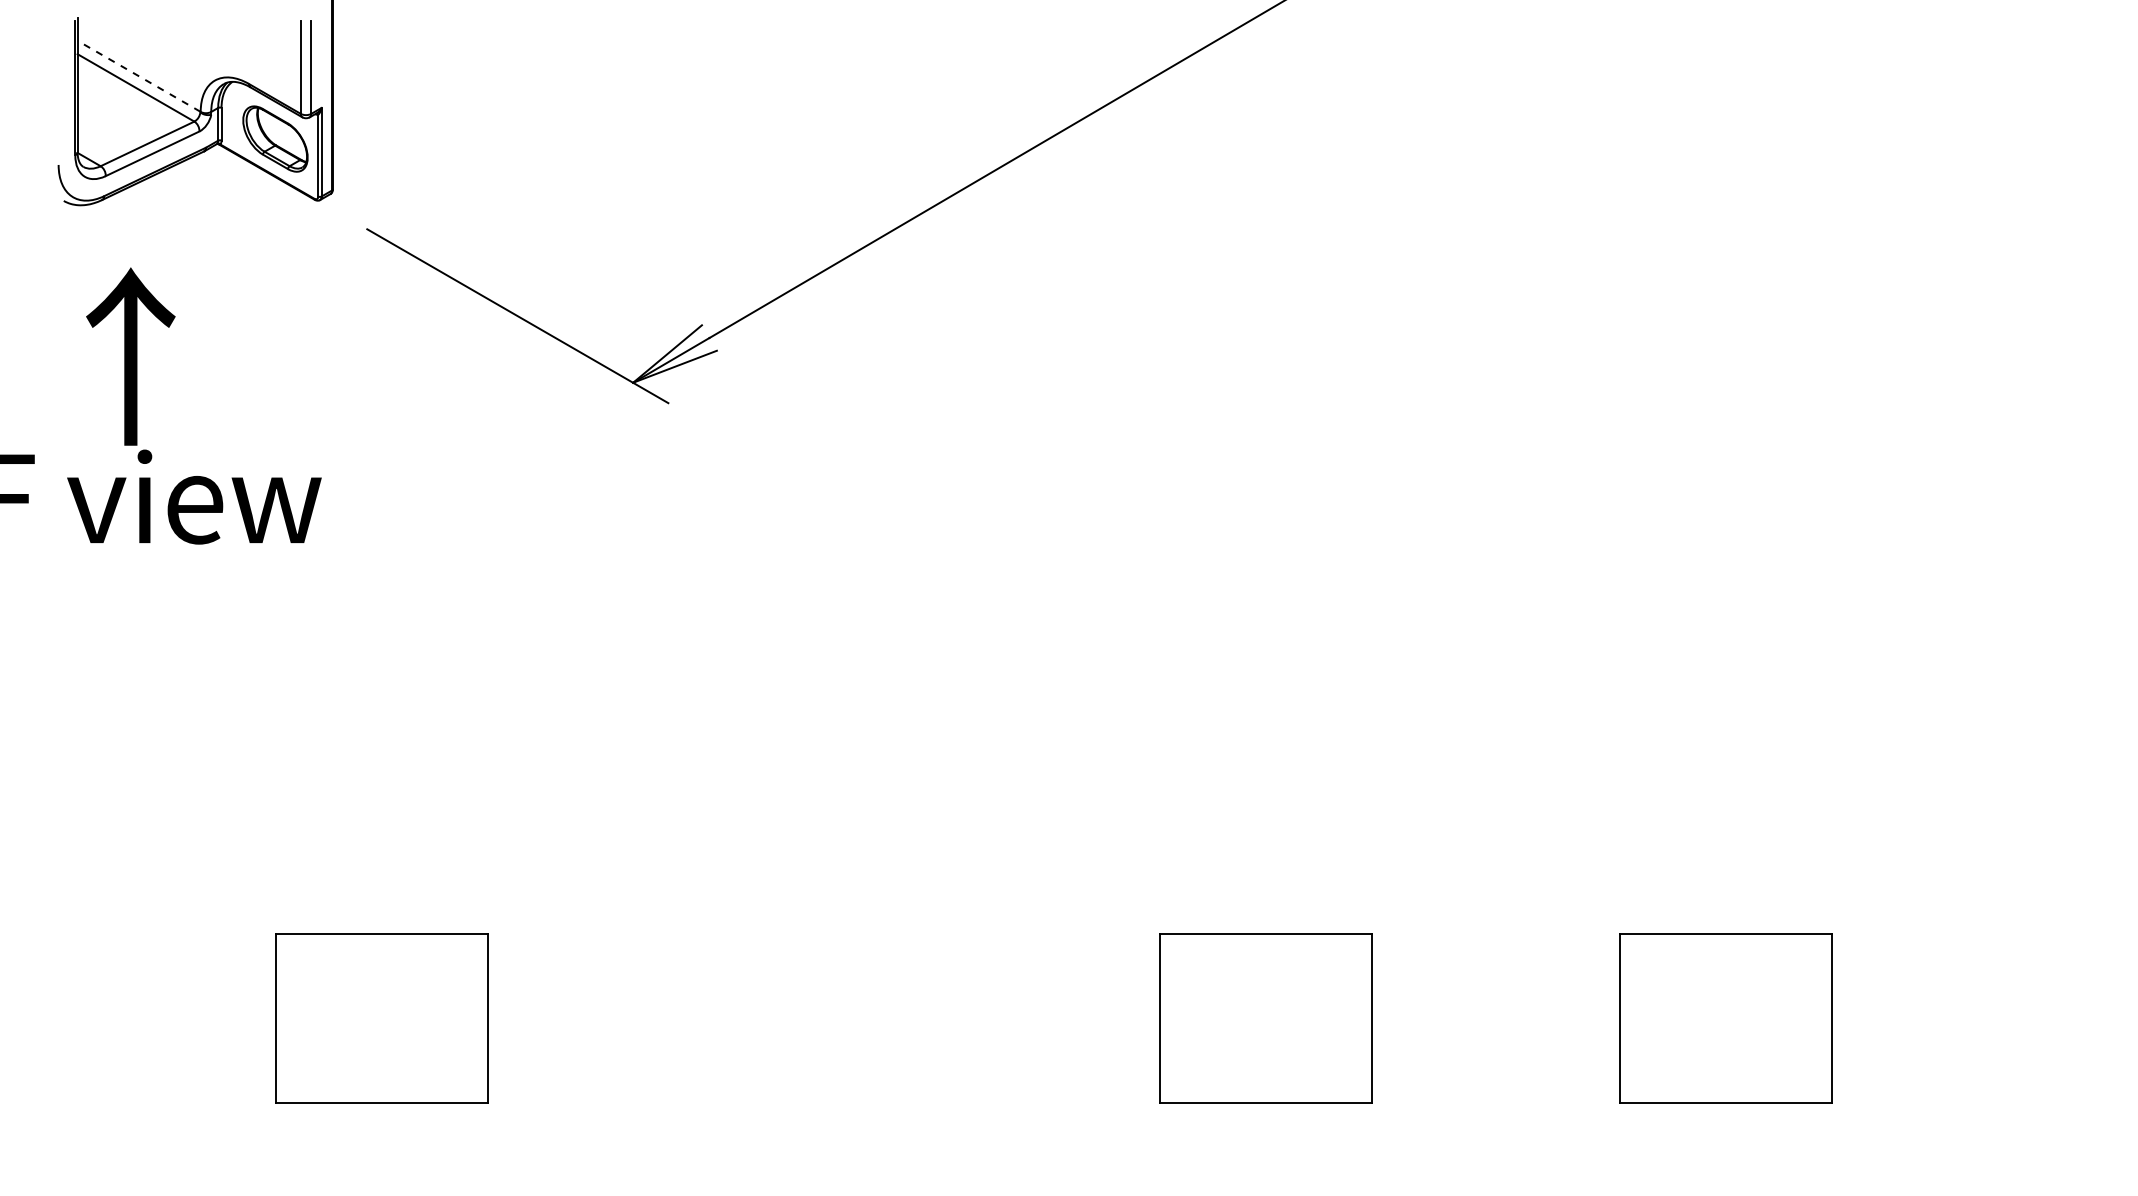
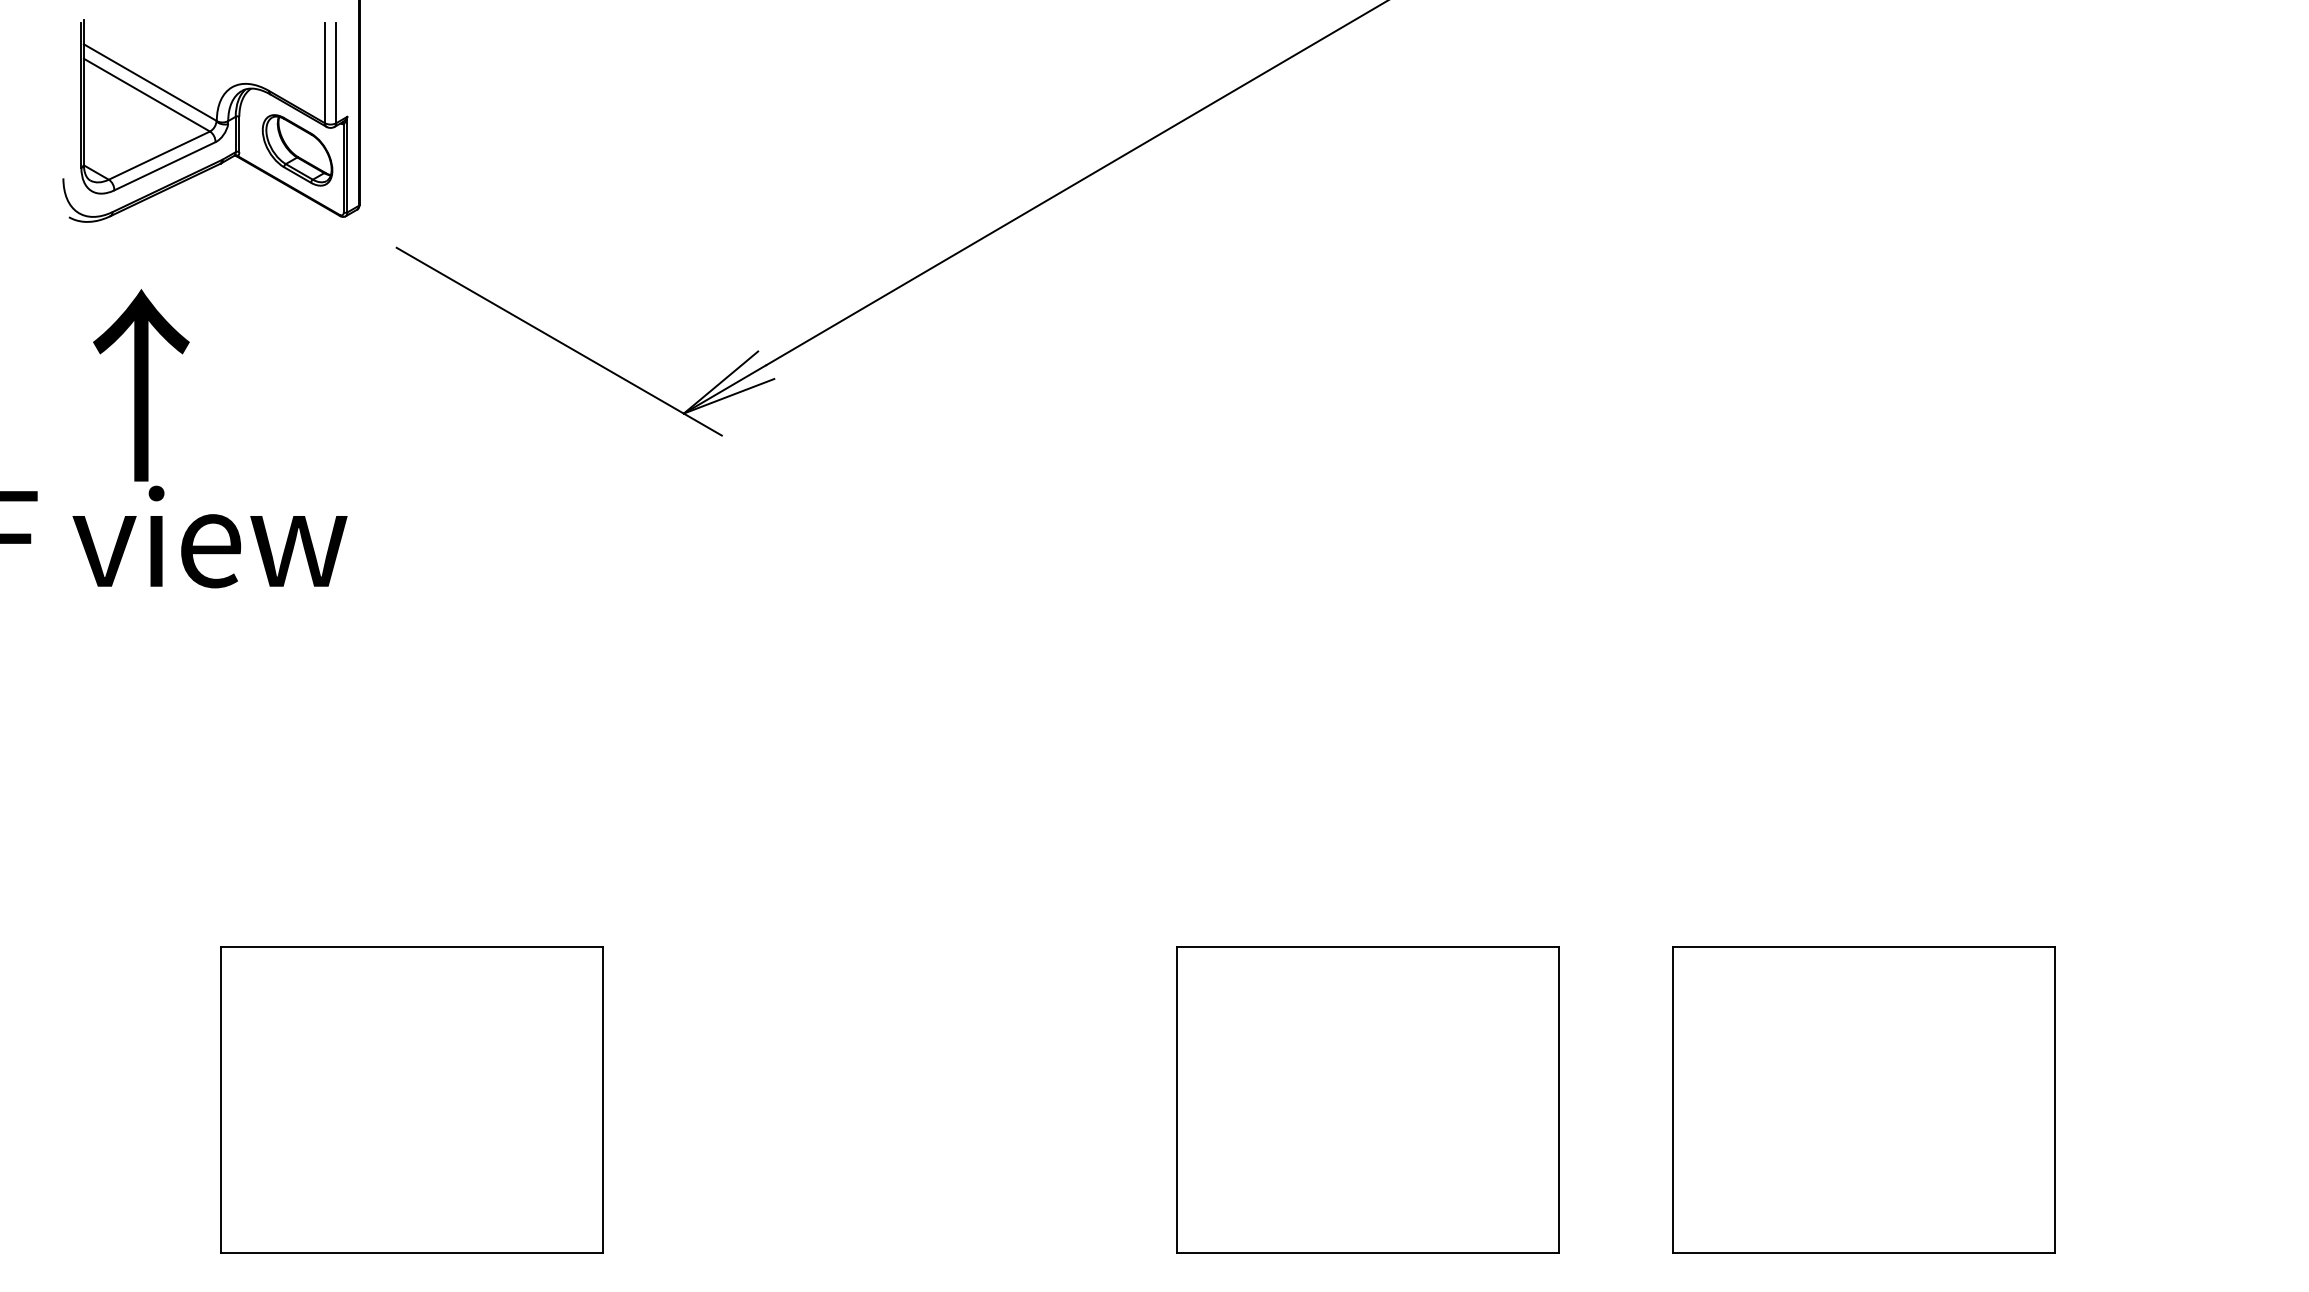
line: (139, 76) -> (150, 82), dashed -> solid
part: (381, 1018) -> (412, 1100), size x1.67
part: (1265, 1018) -> (1366, 1100), size x1.67
part: (1725, 1018) -> (1863, 1100), size x1.67

